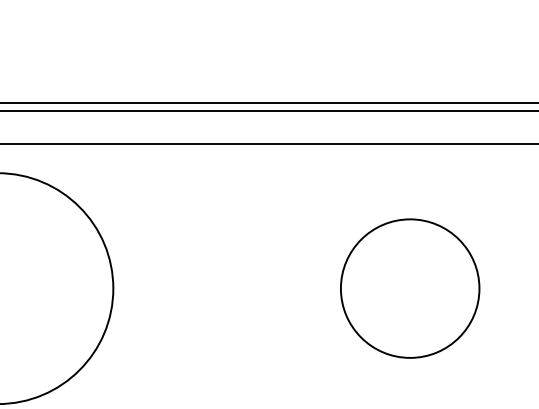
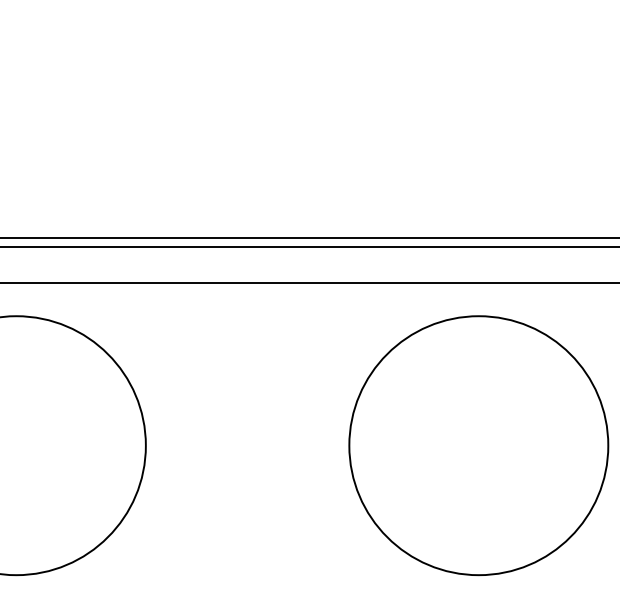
circle: (409, 288) -> (478, 445), size x1.67

